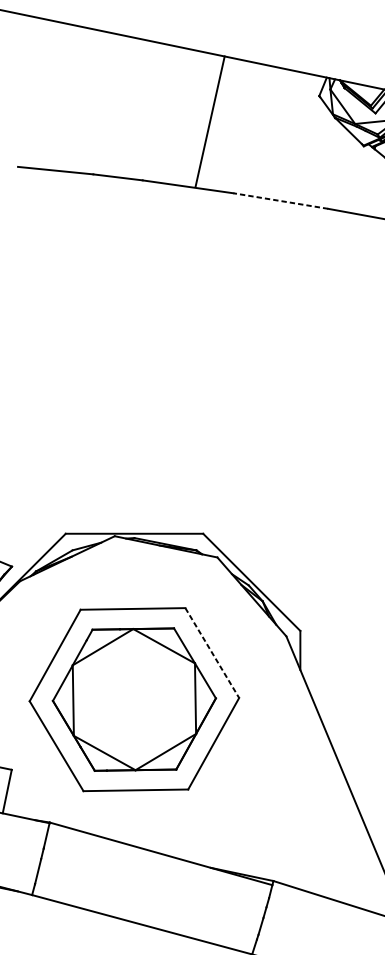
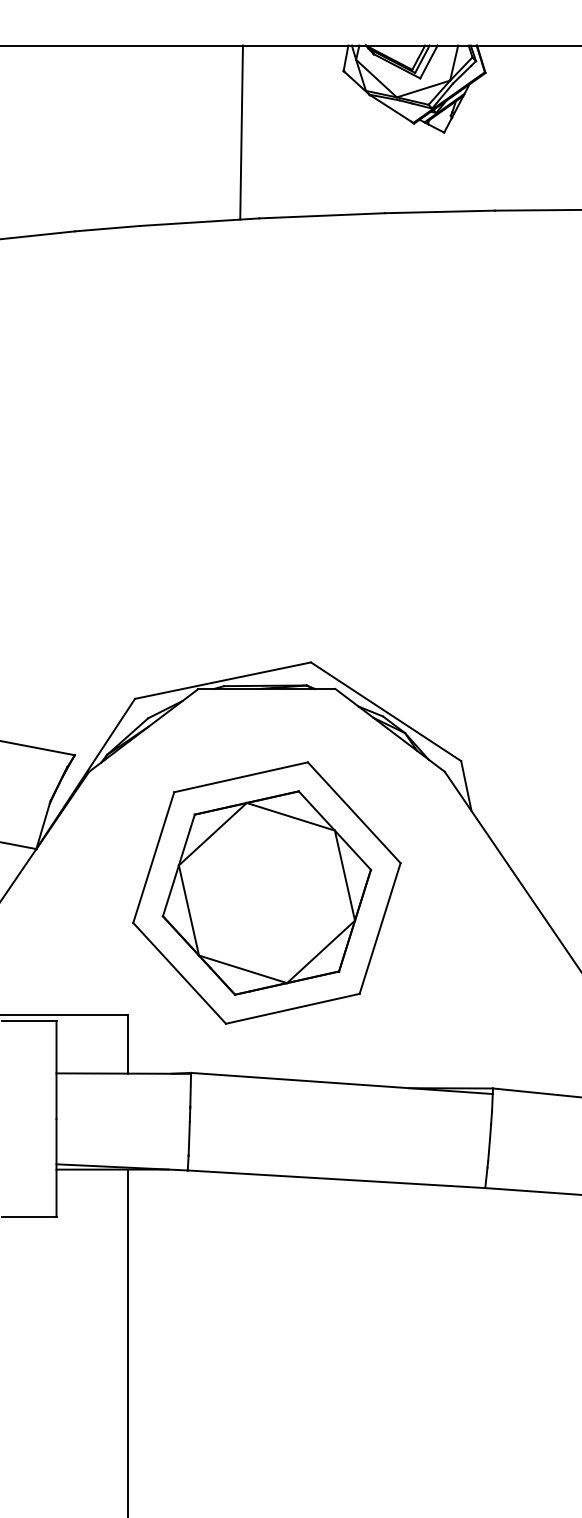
line: (210, 121) -> (241, 132), moved
line: (281, 200) -> (322, 215), dashed -> solid
line: (212, 653) -> (354, 813), dashed -> solid

